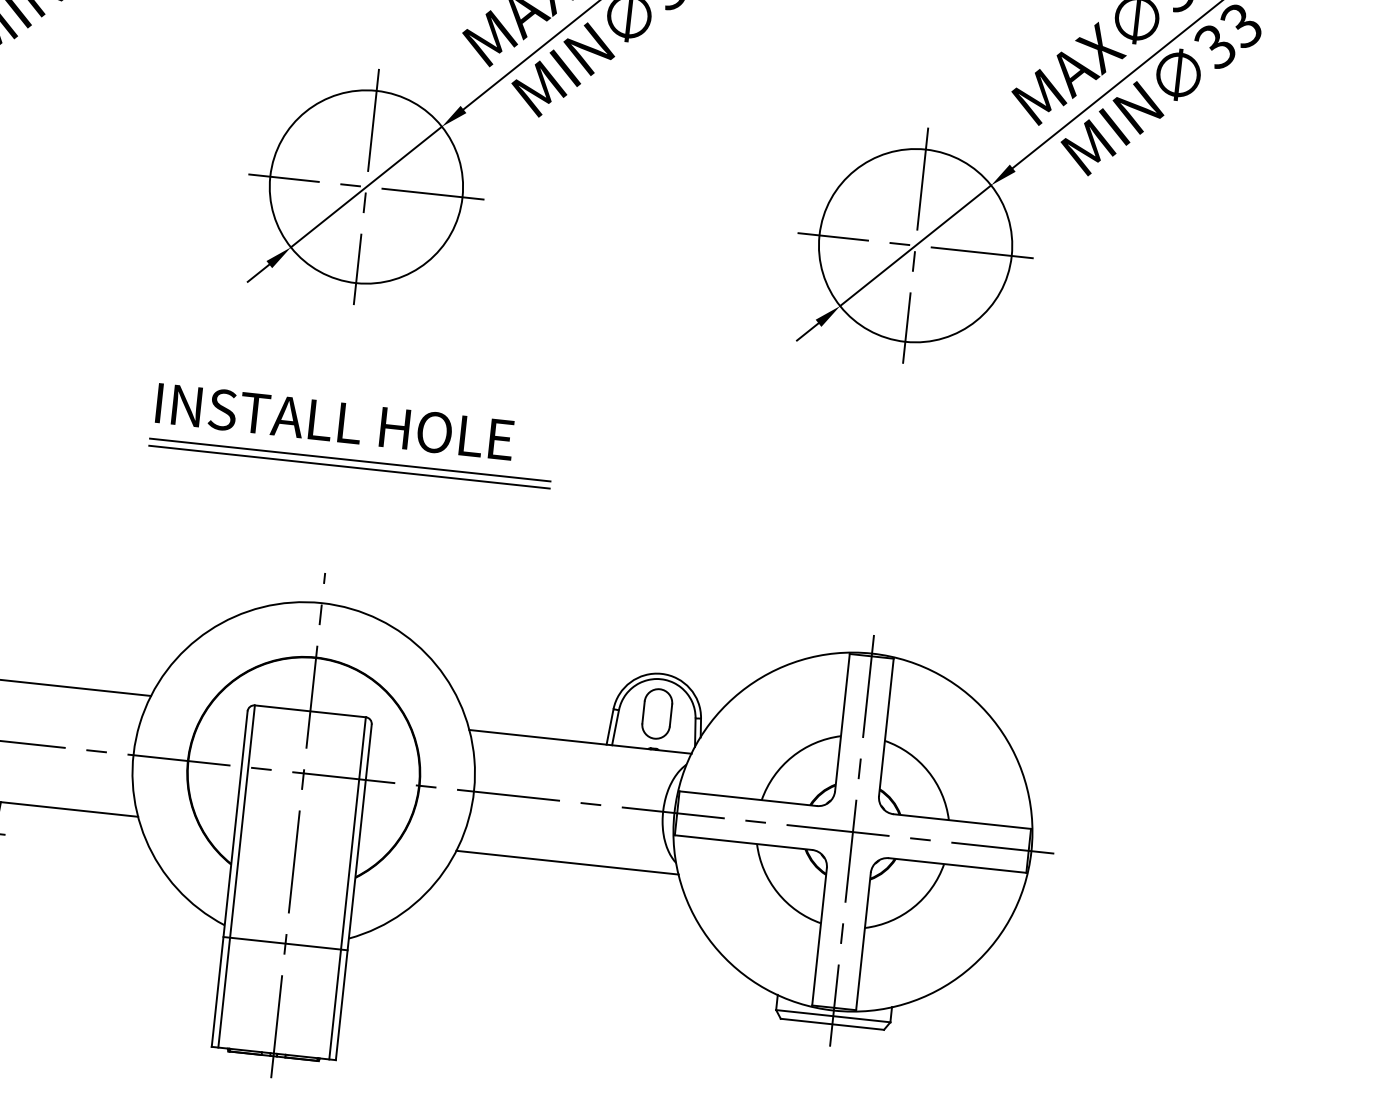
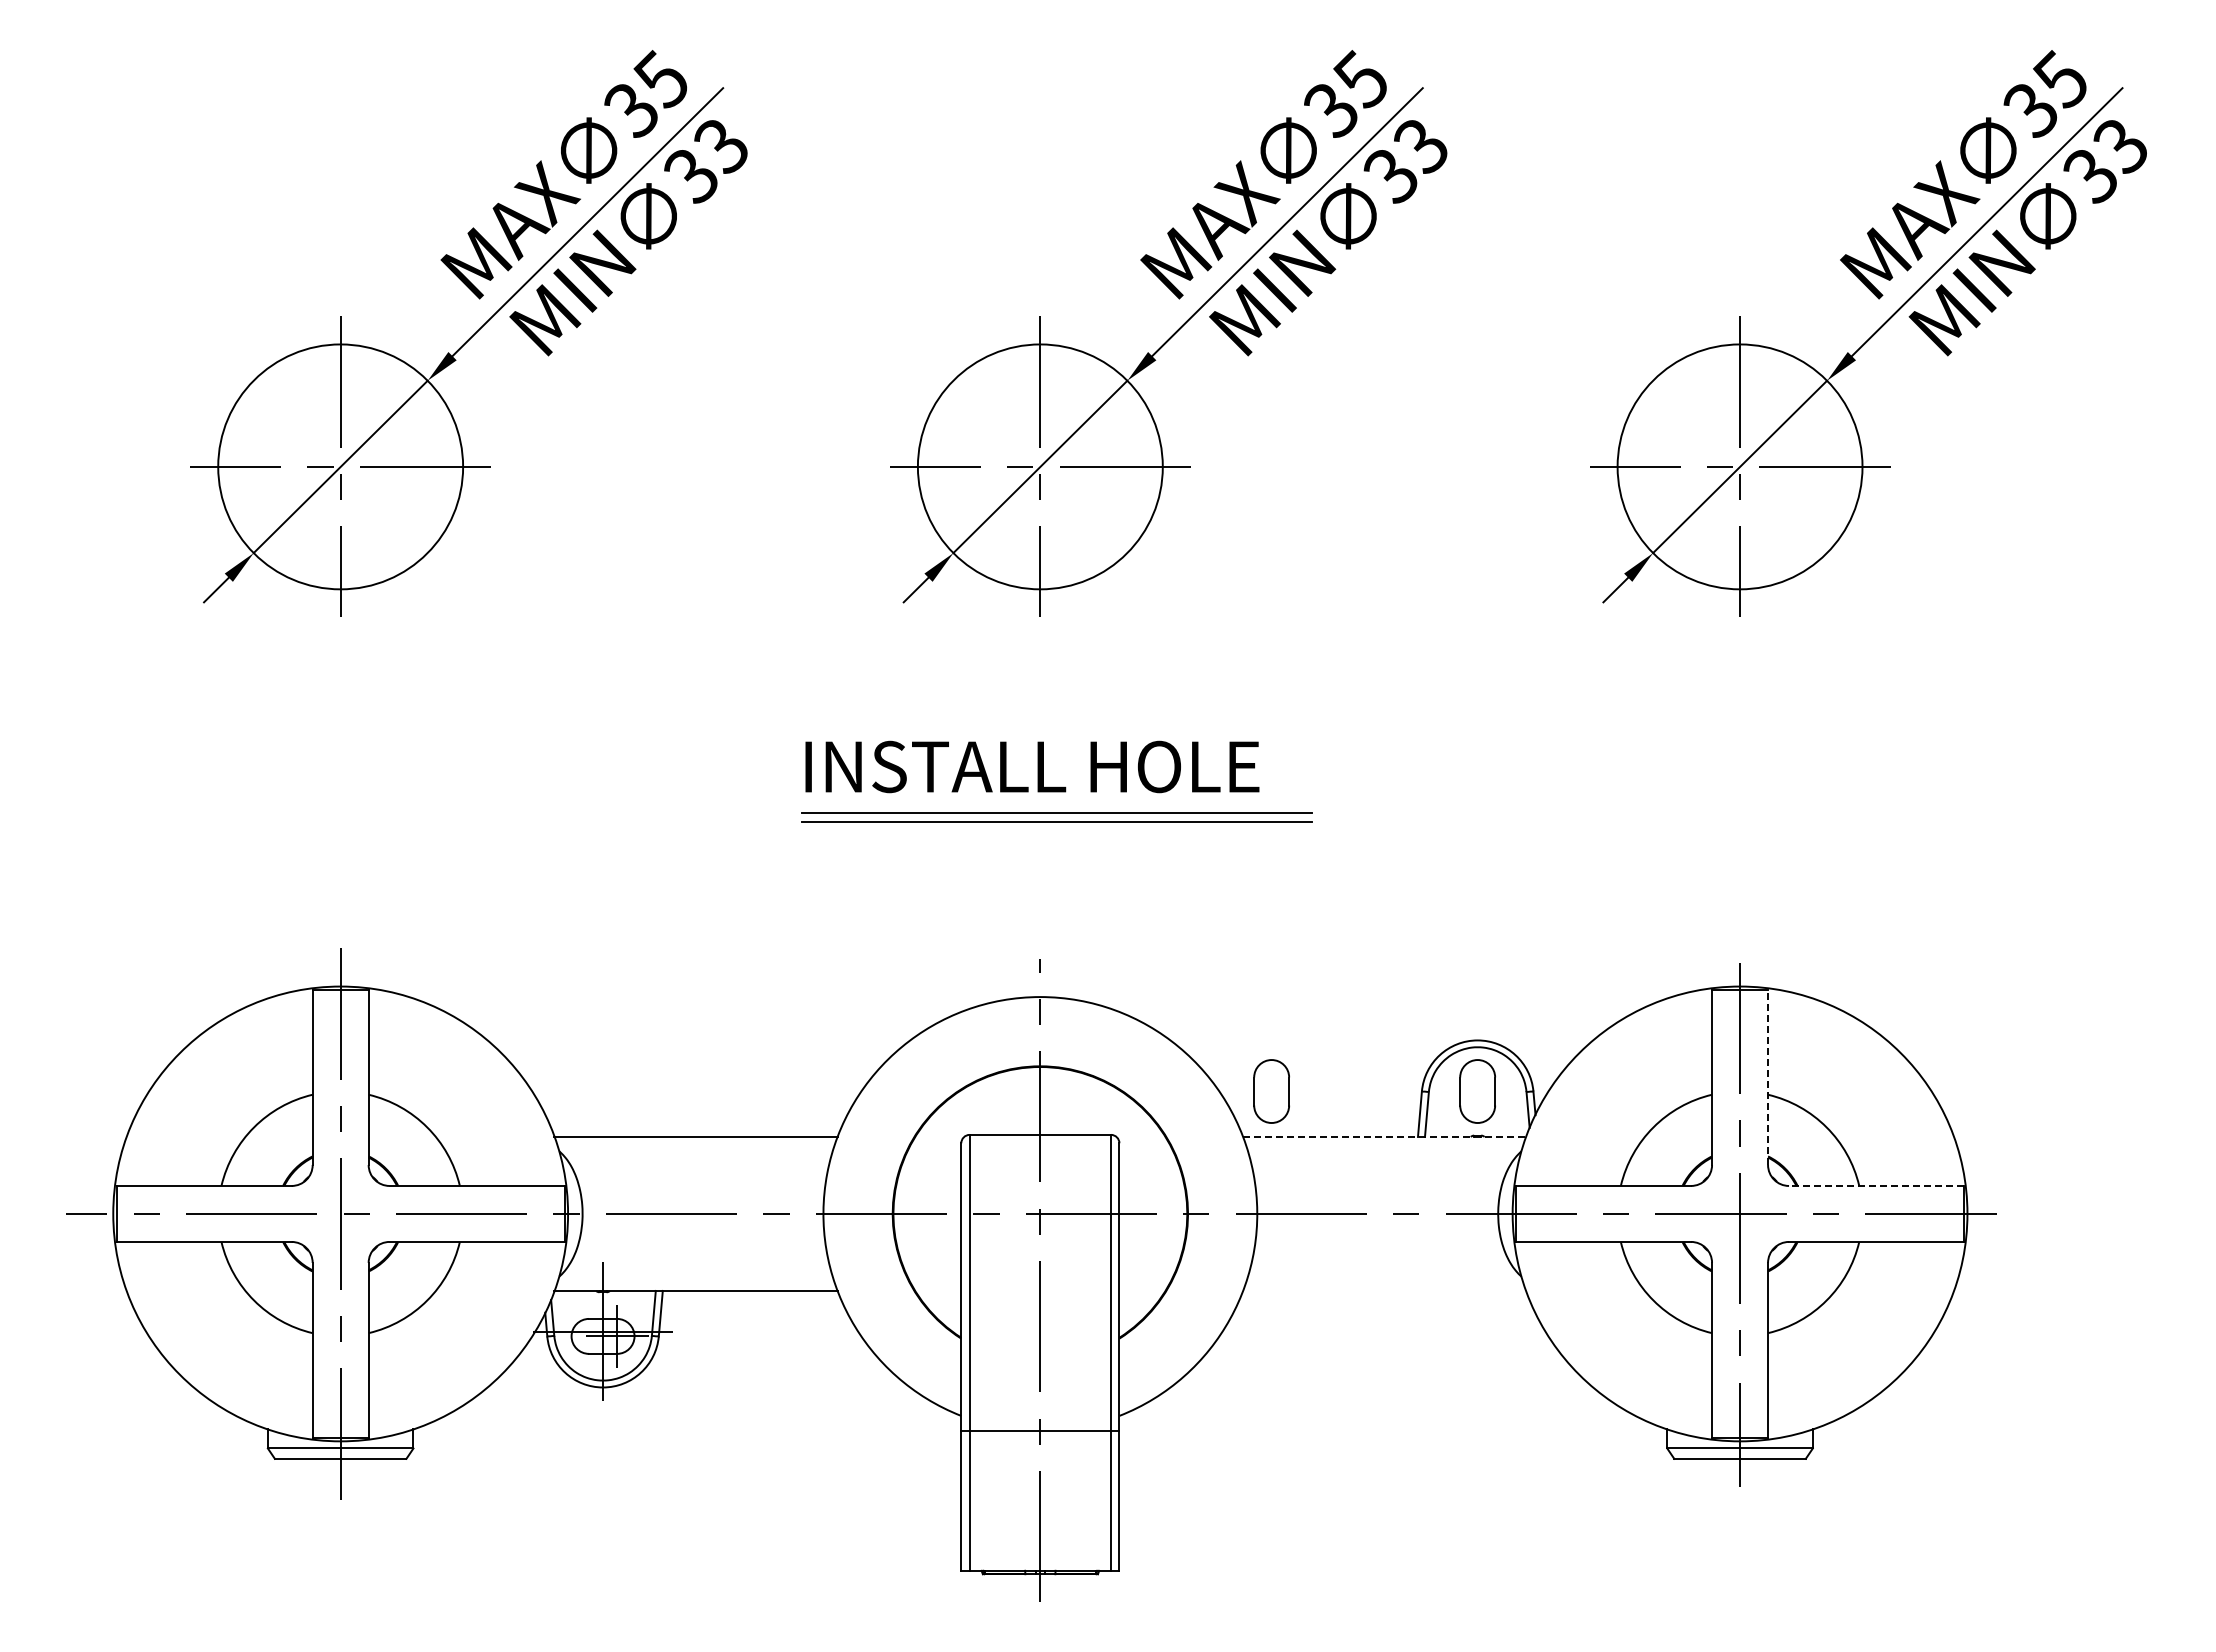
part: (495, 696) -> (1271, 1091), added
line: (886, 727) -> (1768, 1077), solid -> dashed
line: (580, 741) -> (1384, 1136), solid -> dashed
line: (962, 821) -> (1876, 1185), solid -> dashed
line: (567, 862) -> (1384, 1290), removed

